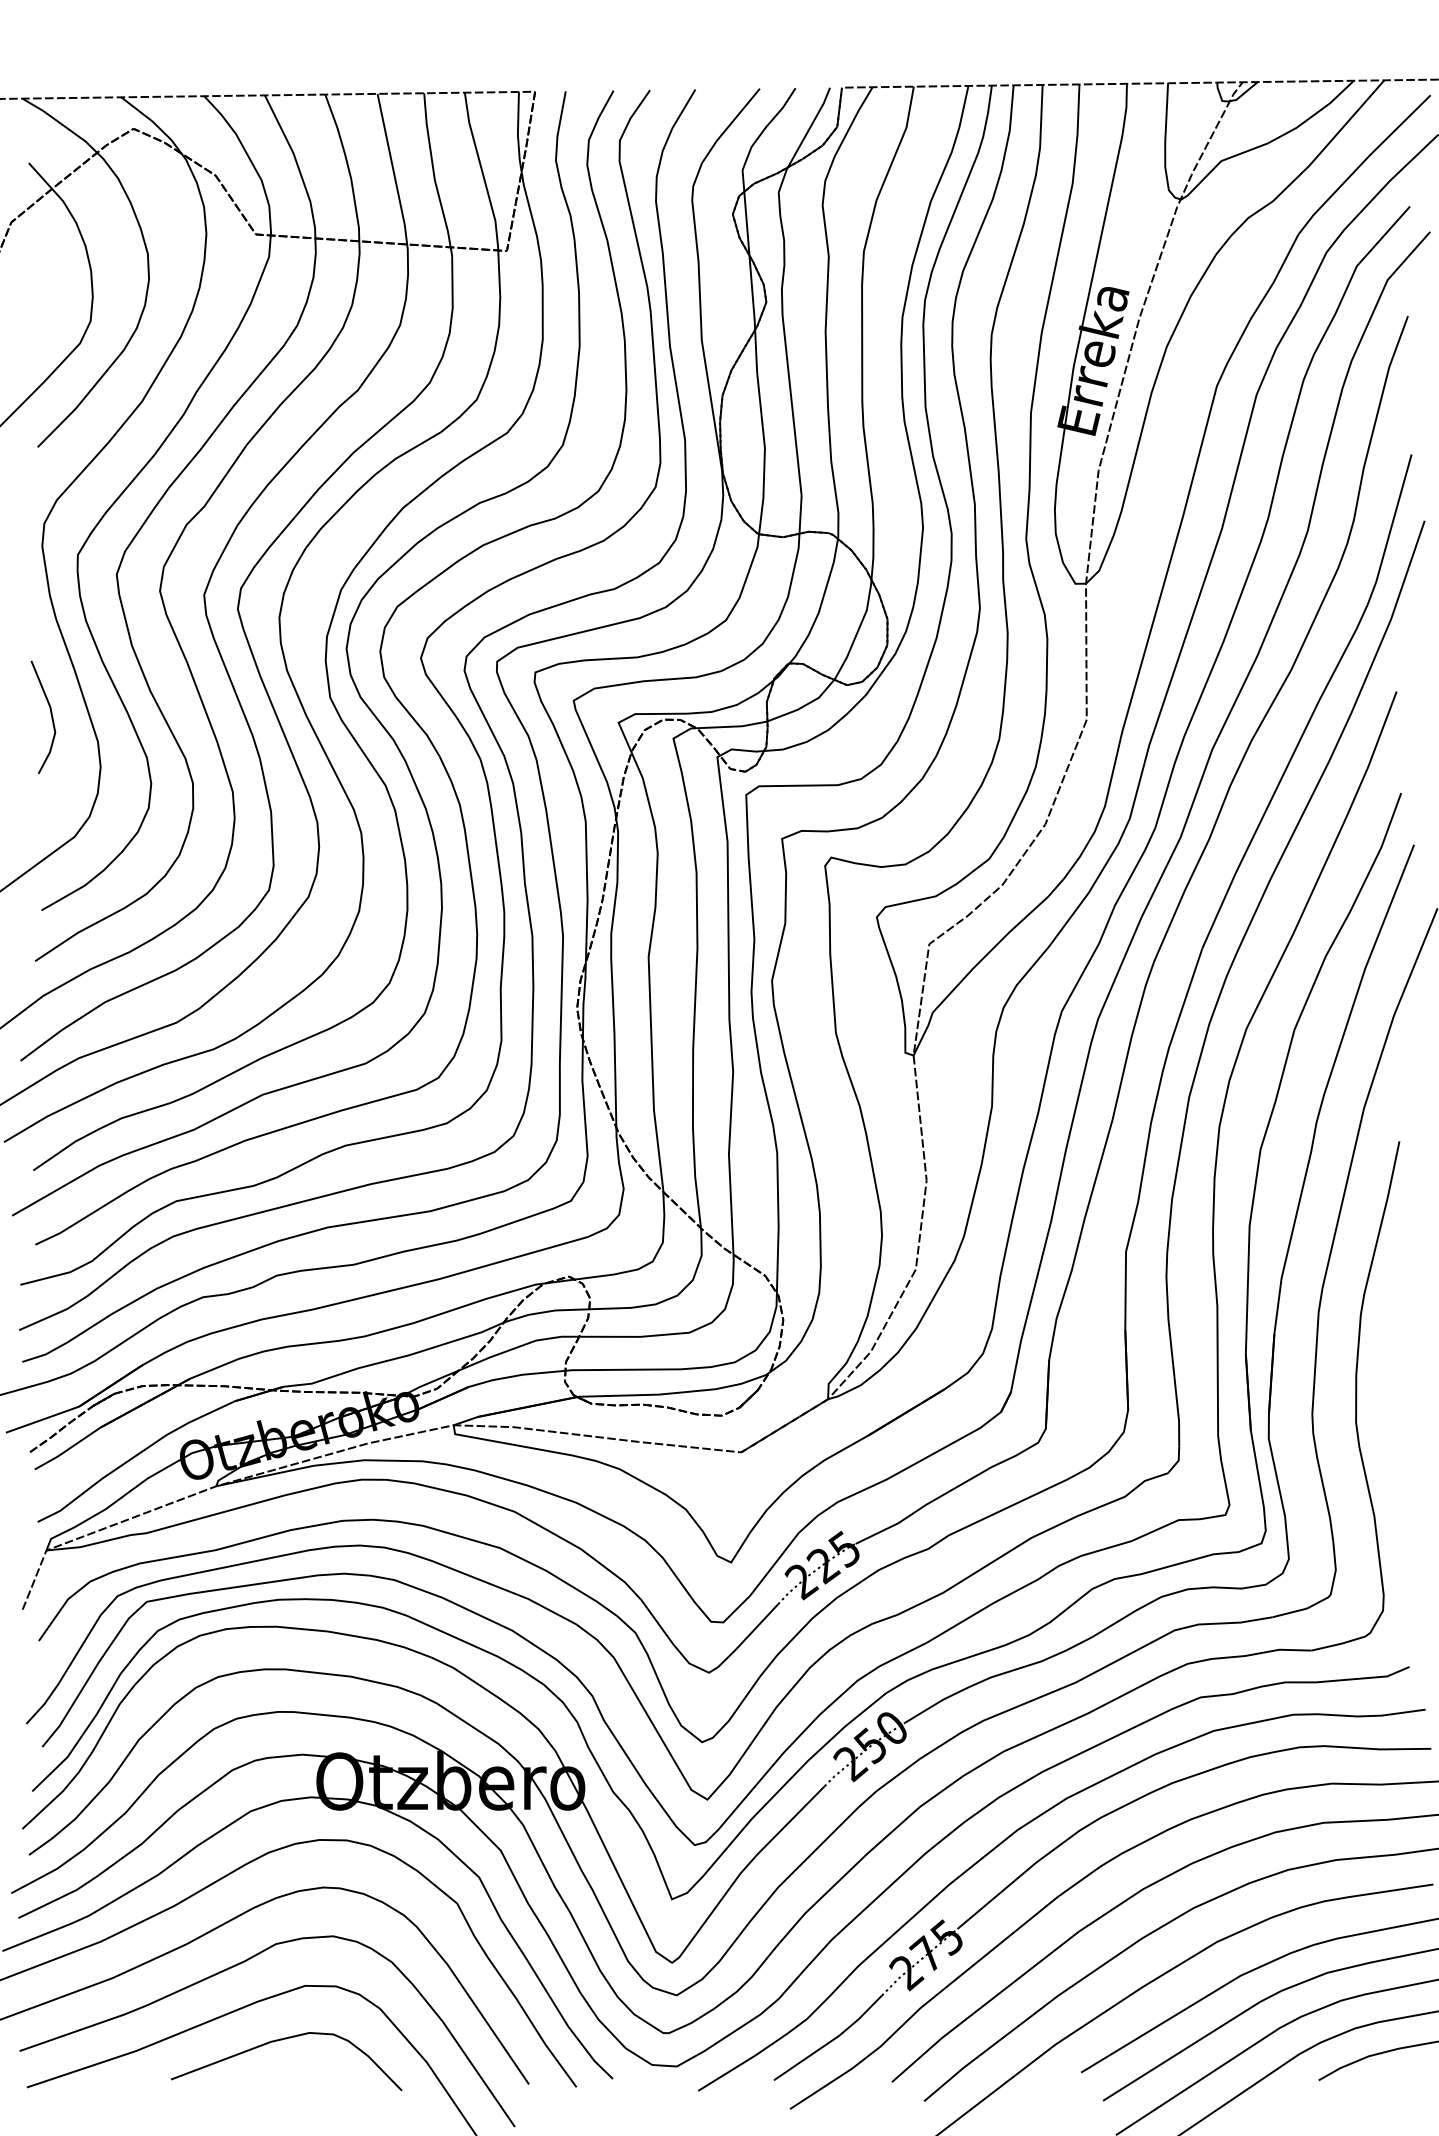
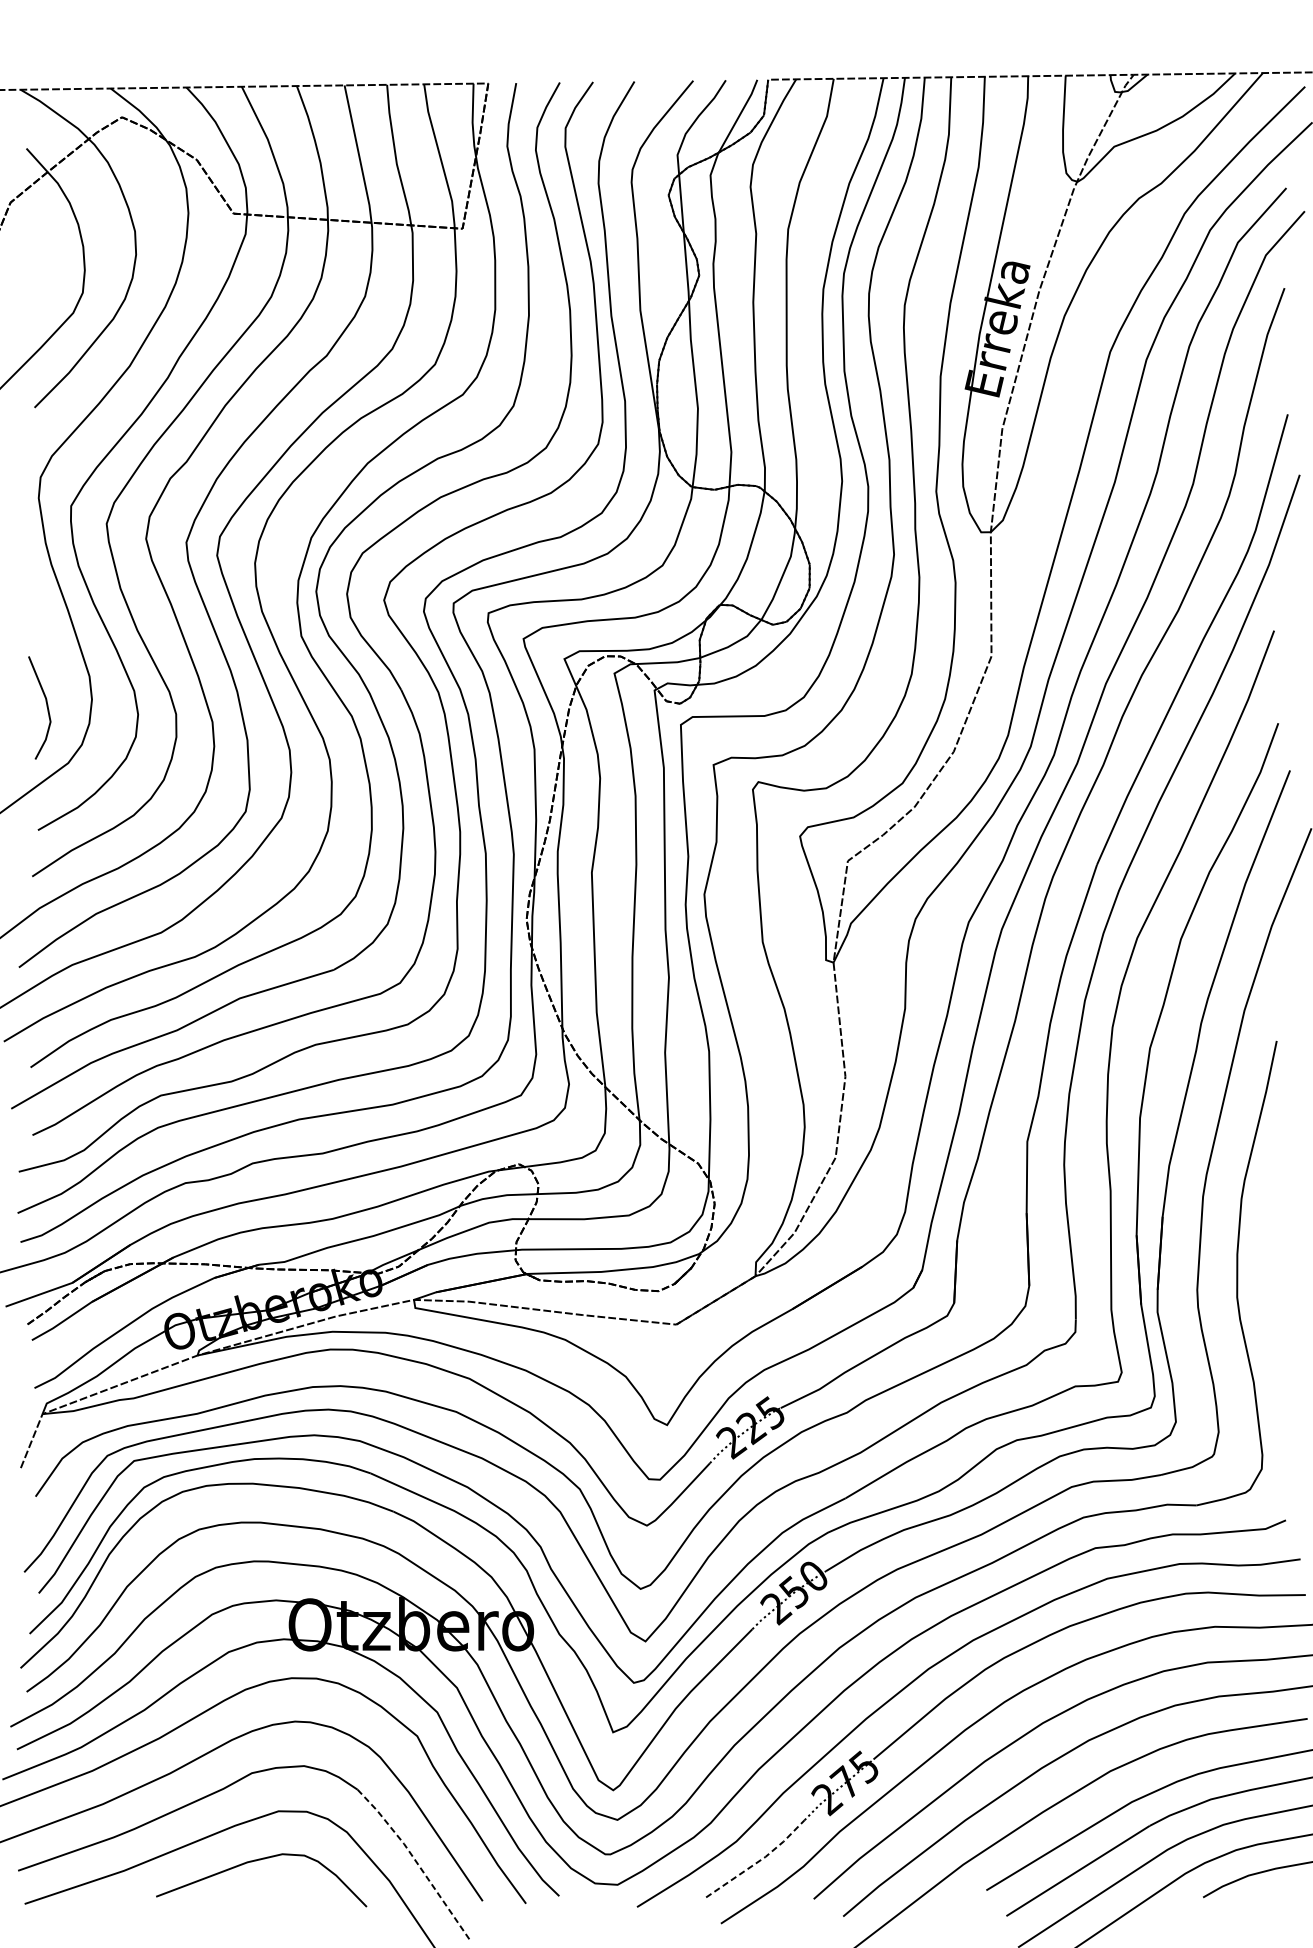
line: (50, 714) -> (46, 705), moved
line: (832, 2040) -> (759, 1861), solid -> dashed
line: (456, 2041) -> (416, 1862), solid -> dashed

